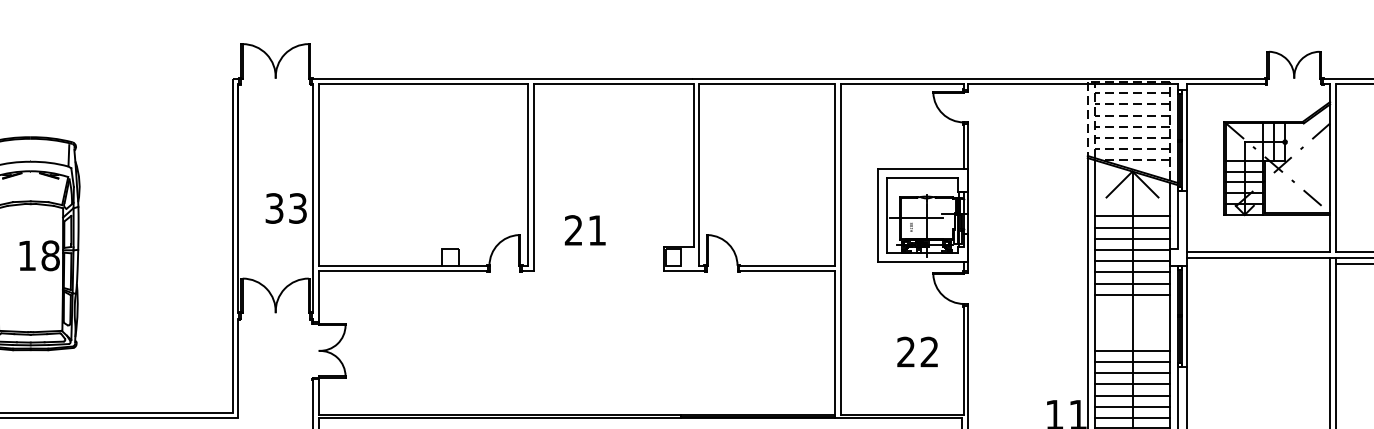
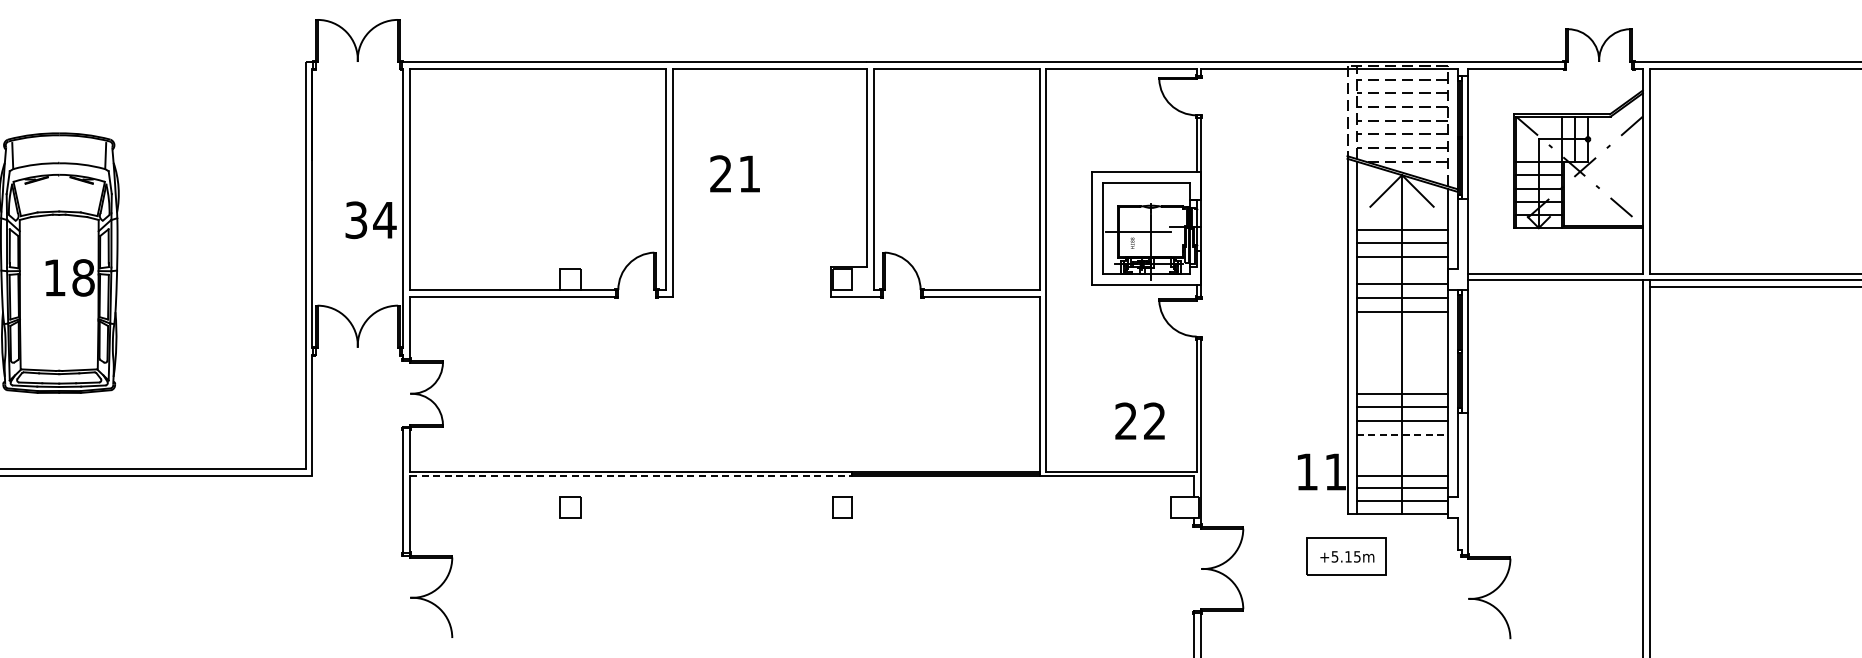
text: (297, 208) -> (384, 220), 33 -> 34
text: (584, 230) -> (734, 173), moved
line: (1132, 249) -> (1401, 270), removed
line: (1132, 294) -> (1401, 325), removed
text: (917, 351) -> (1139, 420), moved
line: (1132, 384) -> (1402, 434), solid -> dashed
line: (1132, 395) -> (1401, 448), removed
line: (1132, 406) -> (1401, 461), removed
line: (499, 418) -> (630, 476), solid -> dashed

